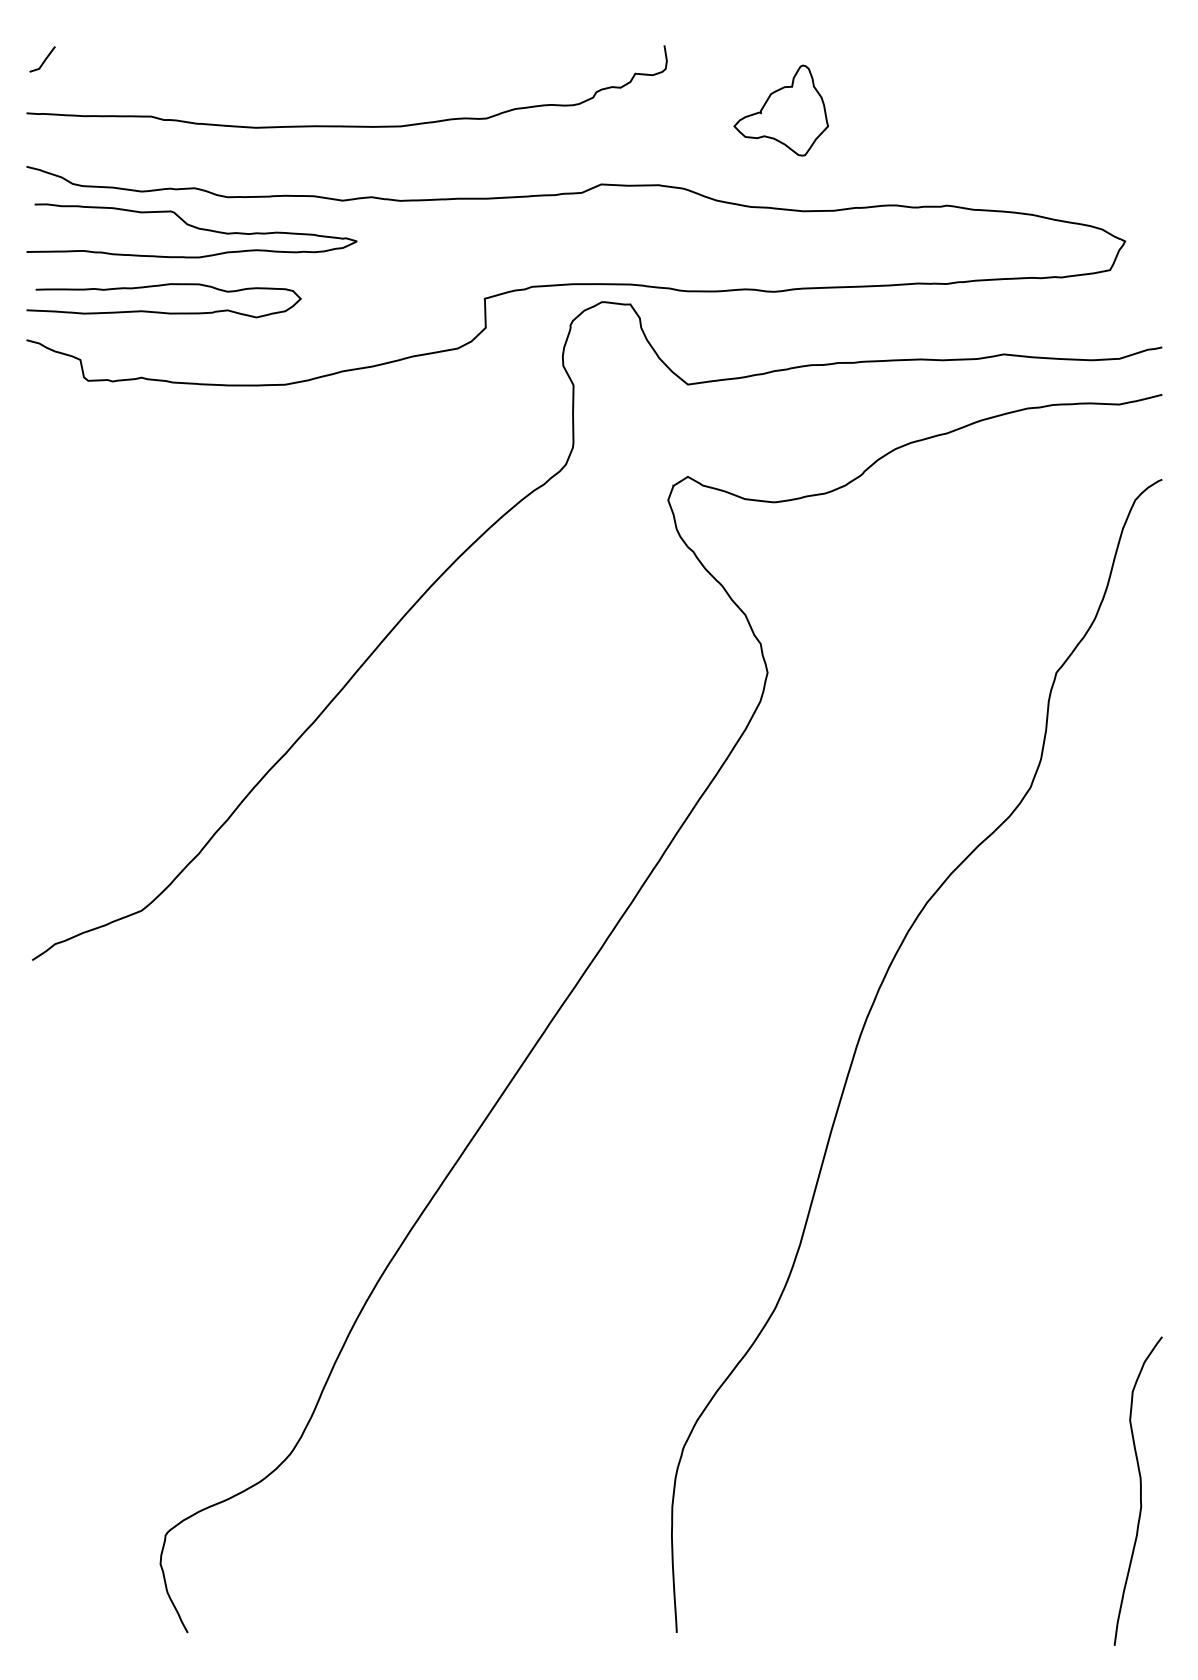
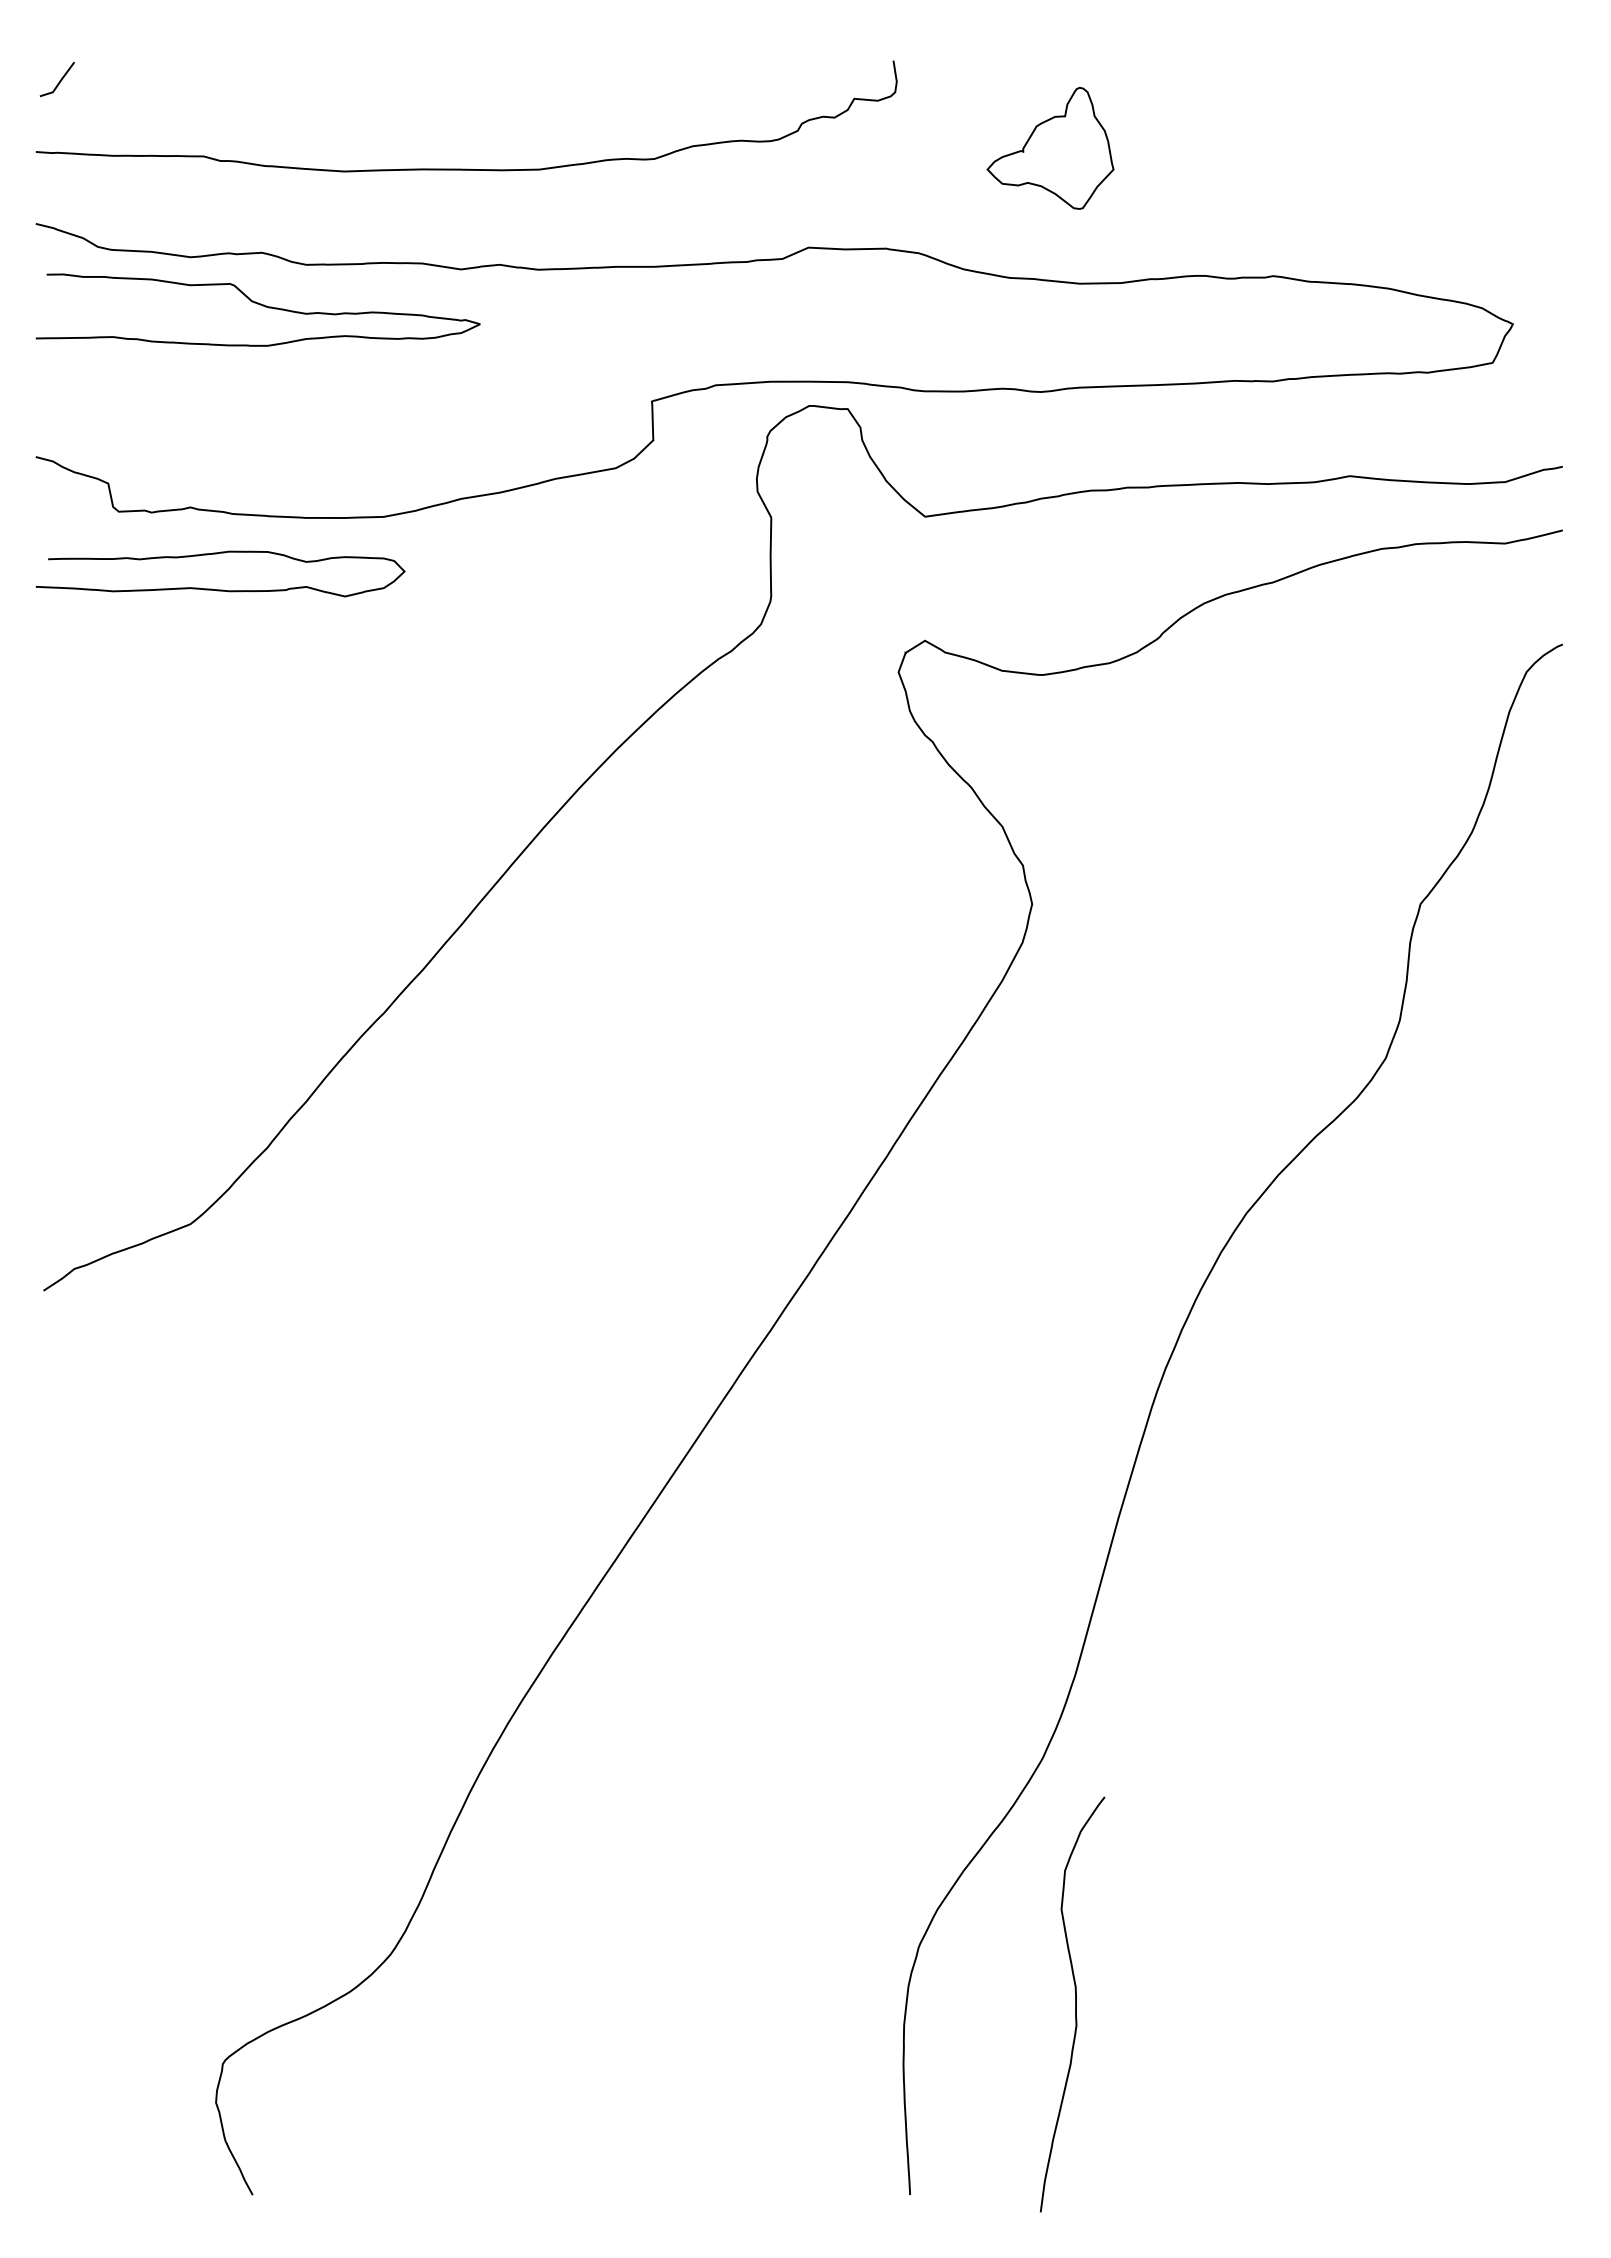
curve: (163, 312) -> (220, 589), moved
curve: (1140, 1491) -> (1075, 2004), moved

